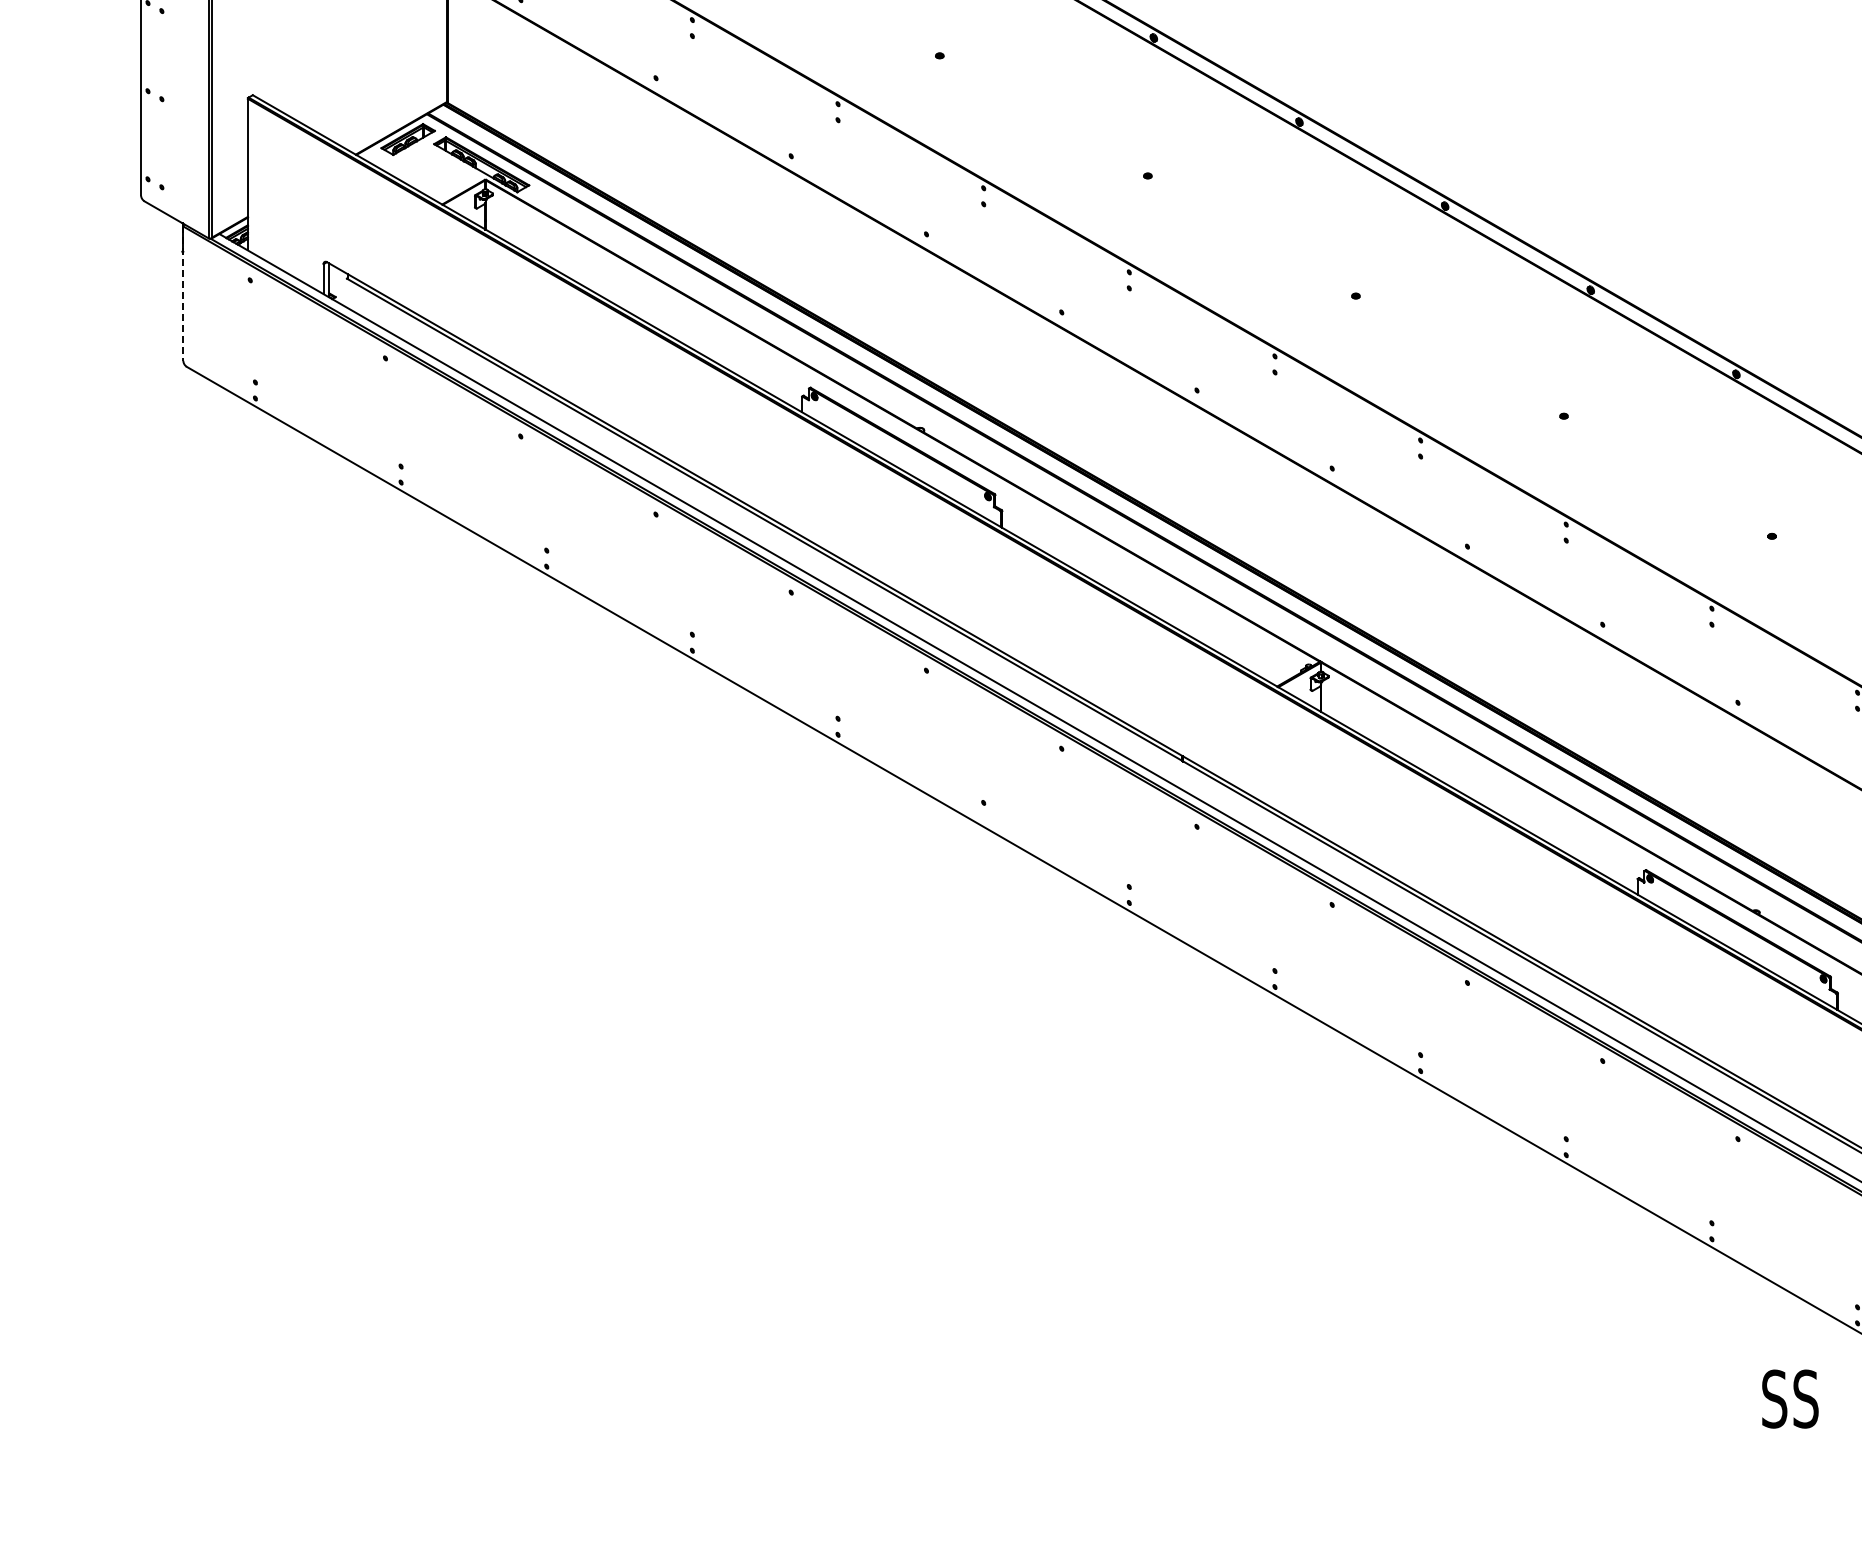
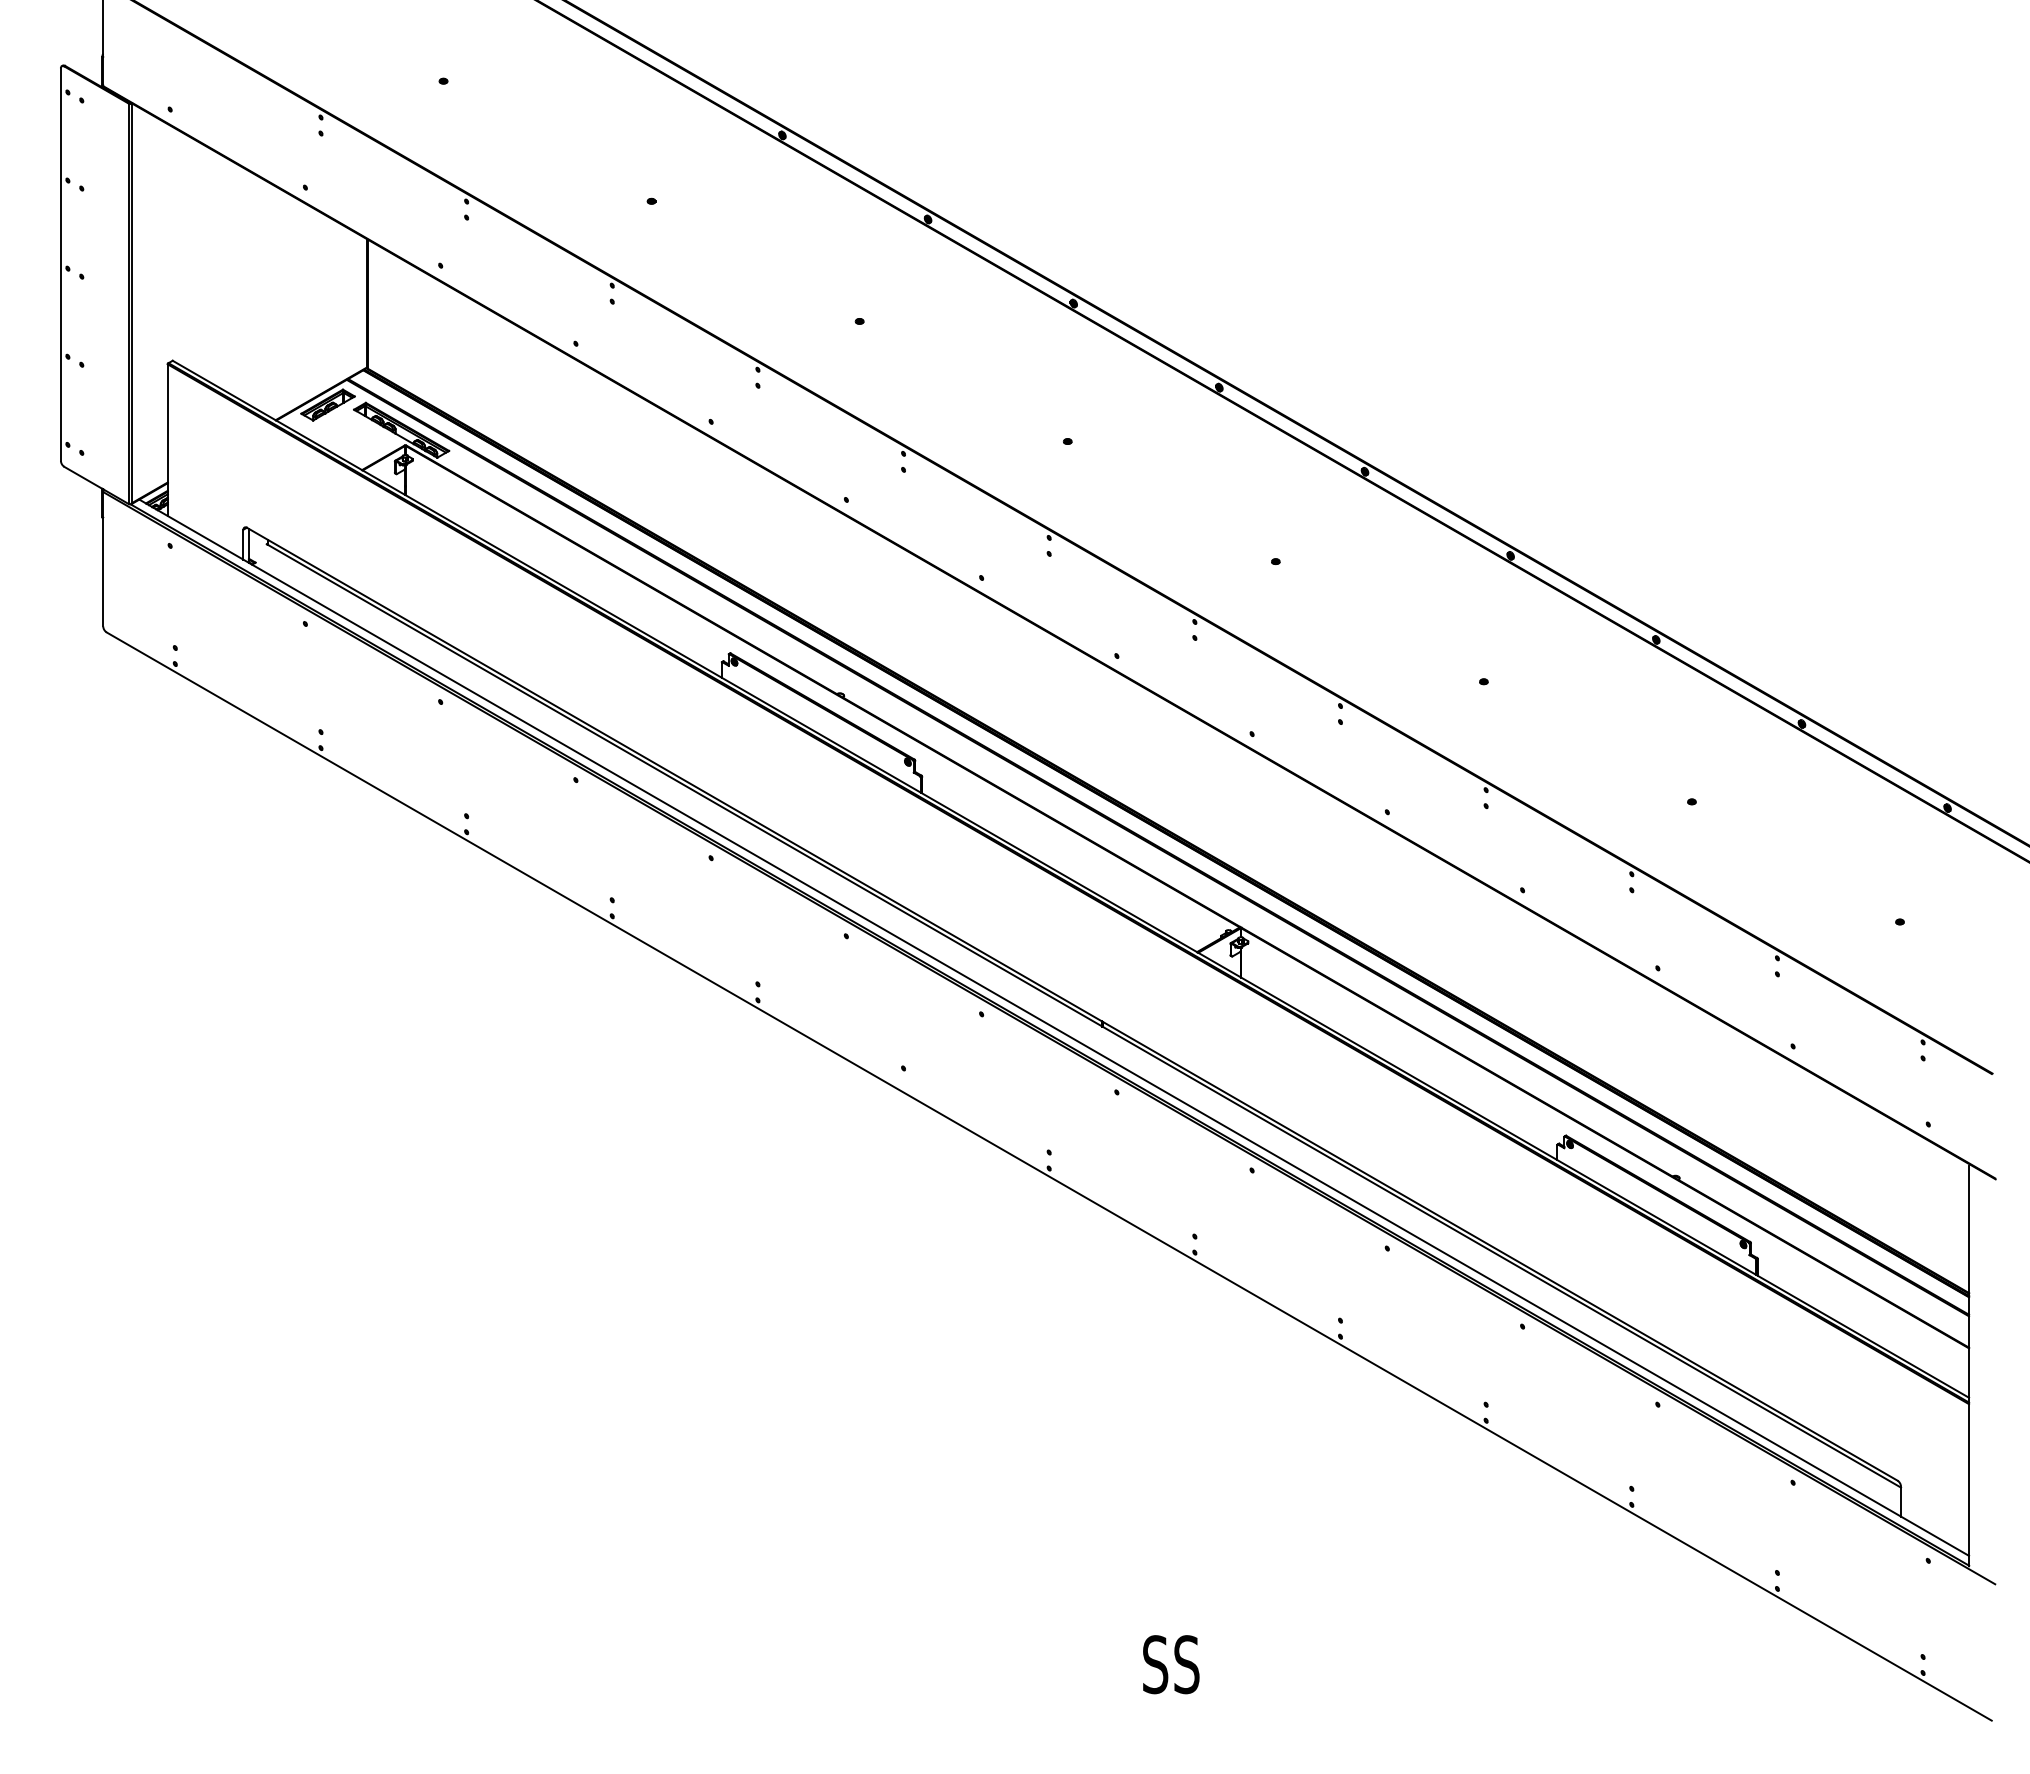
line: (183, 293) -> (103, 559), dashed -> solid
text: (1790, 1398) -> (1171, 1664), moved

